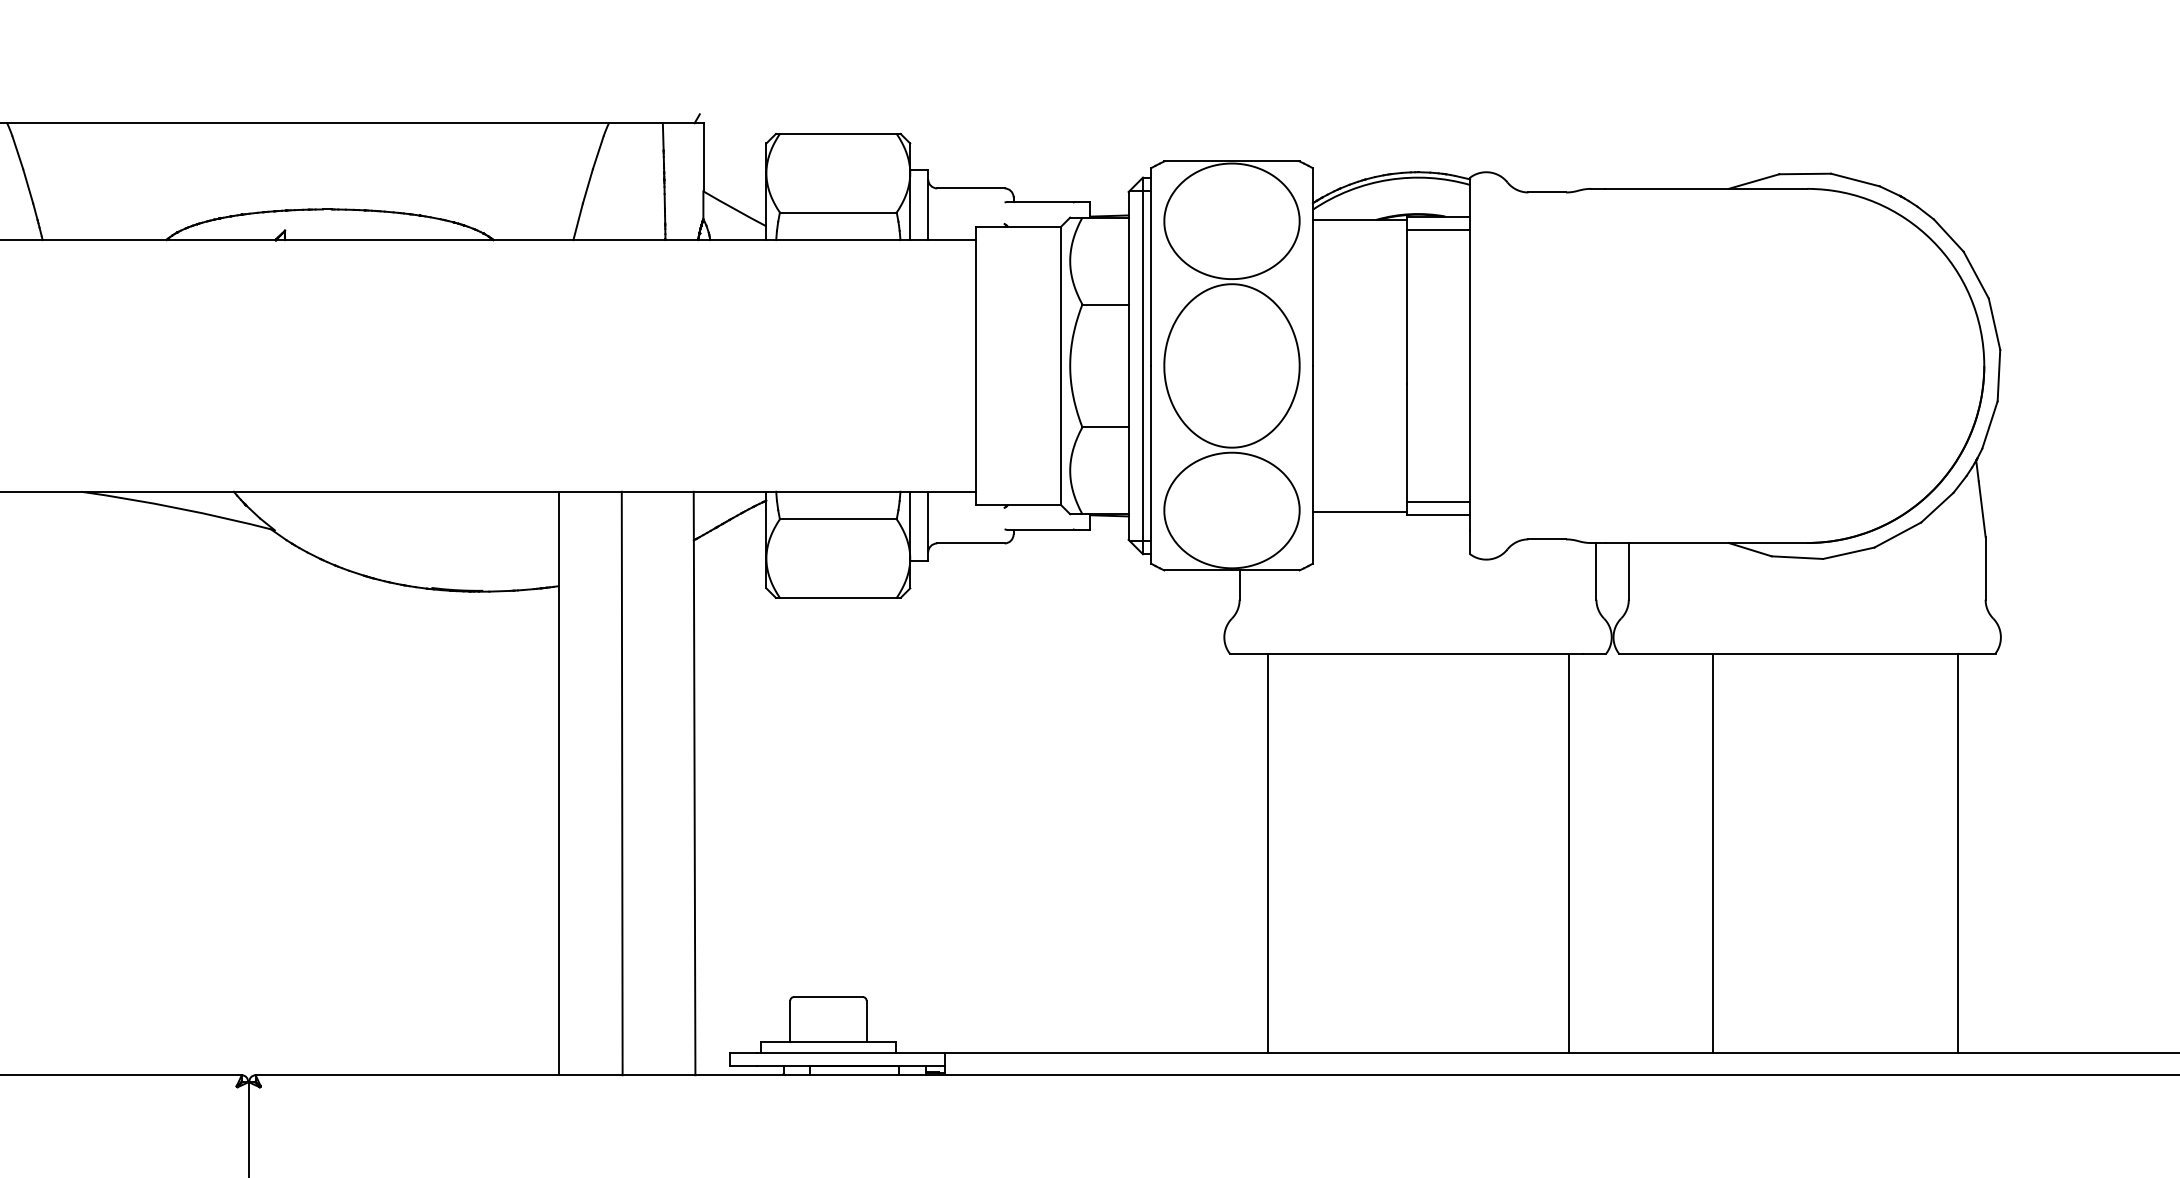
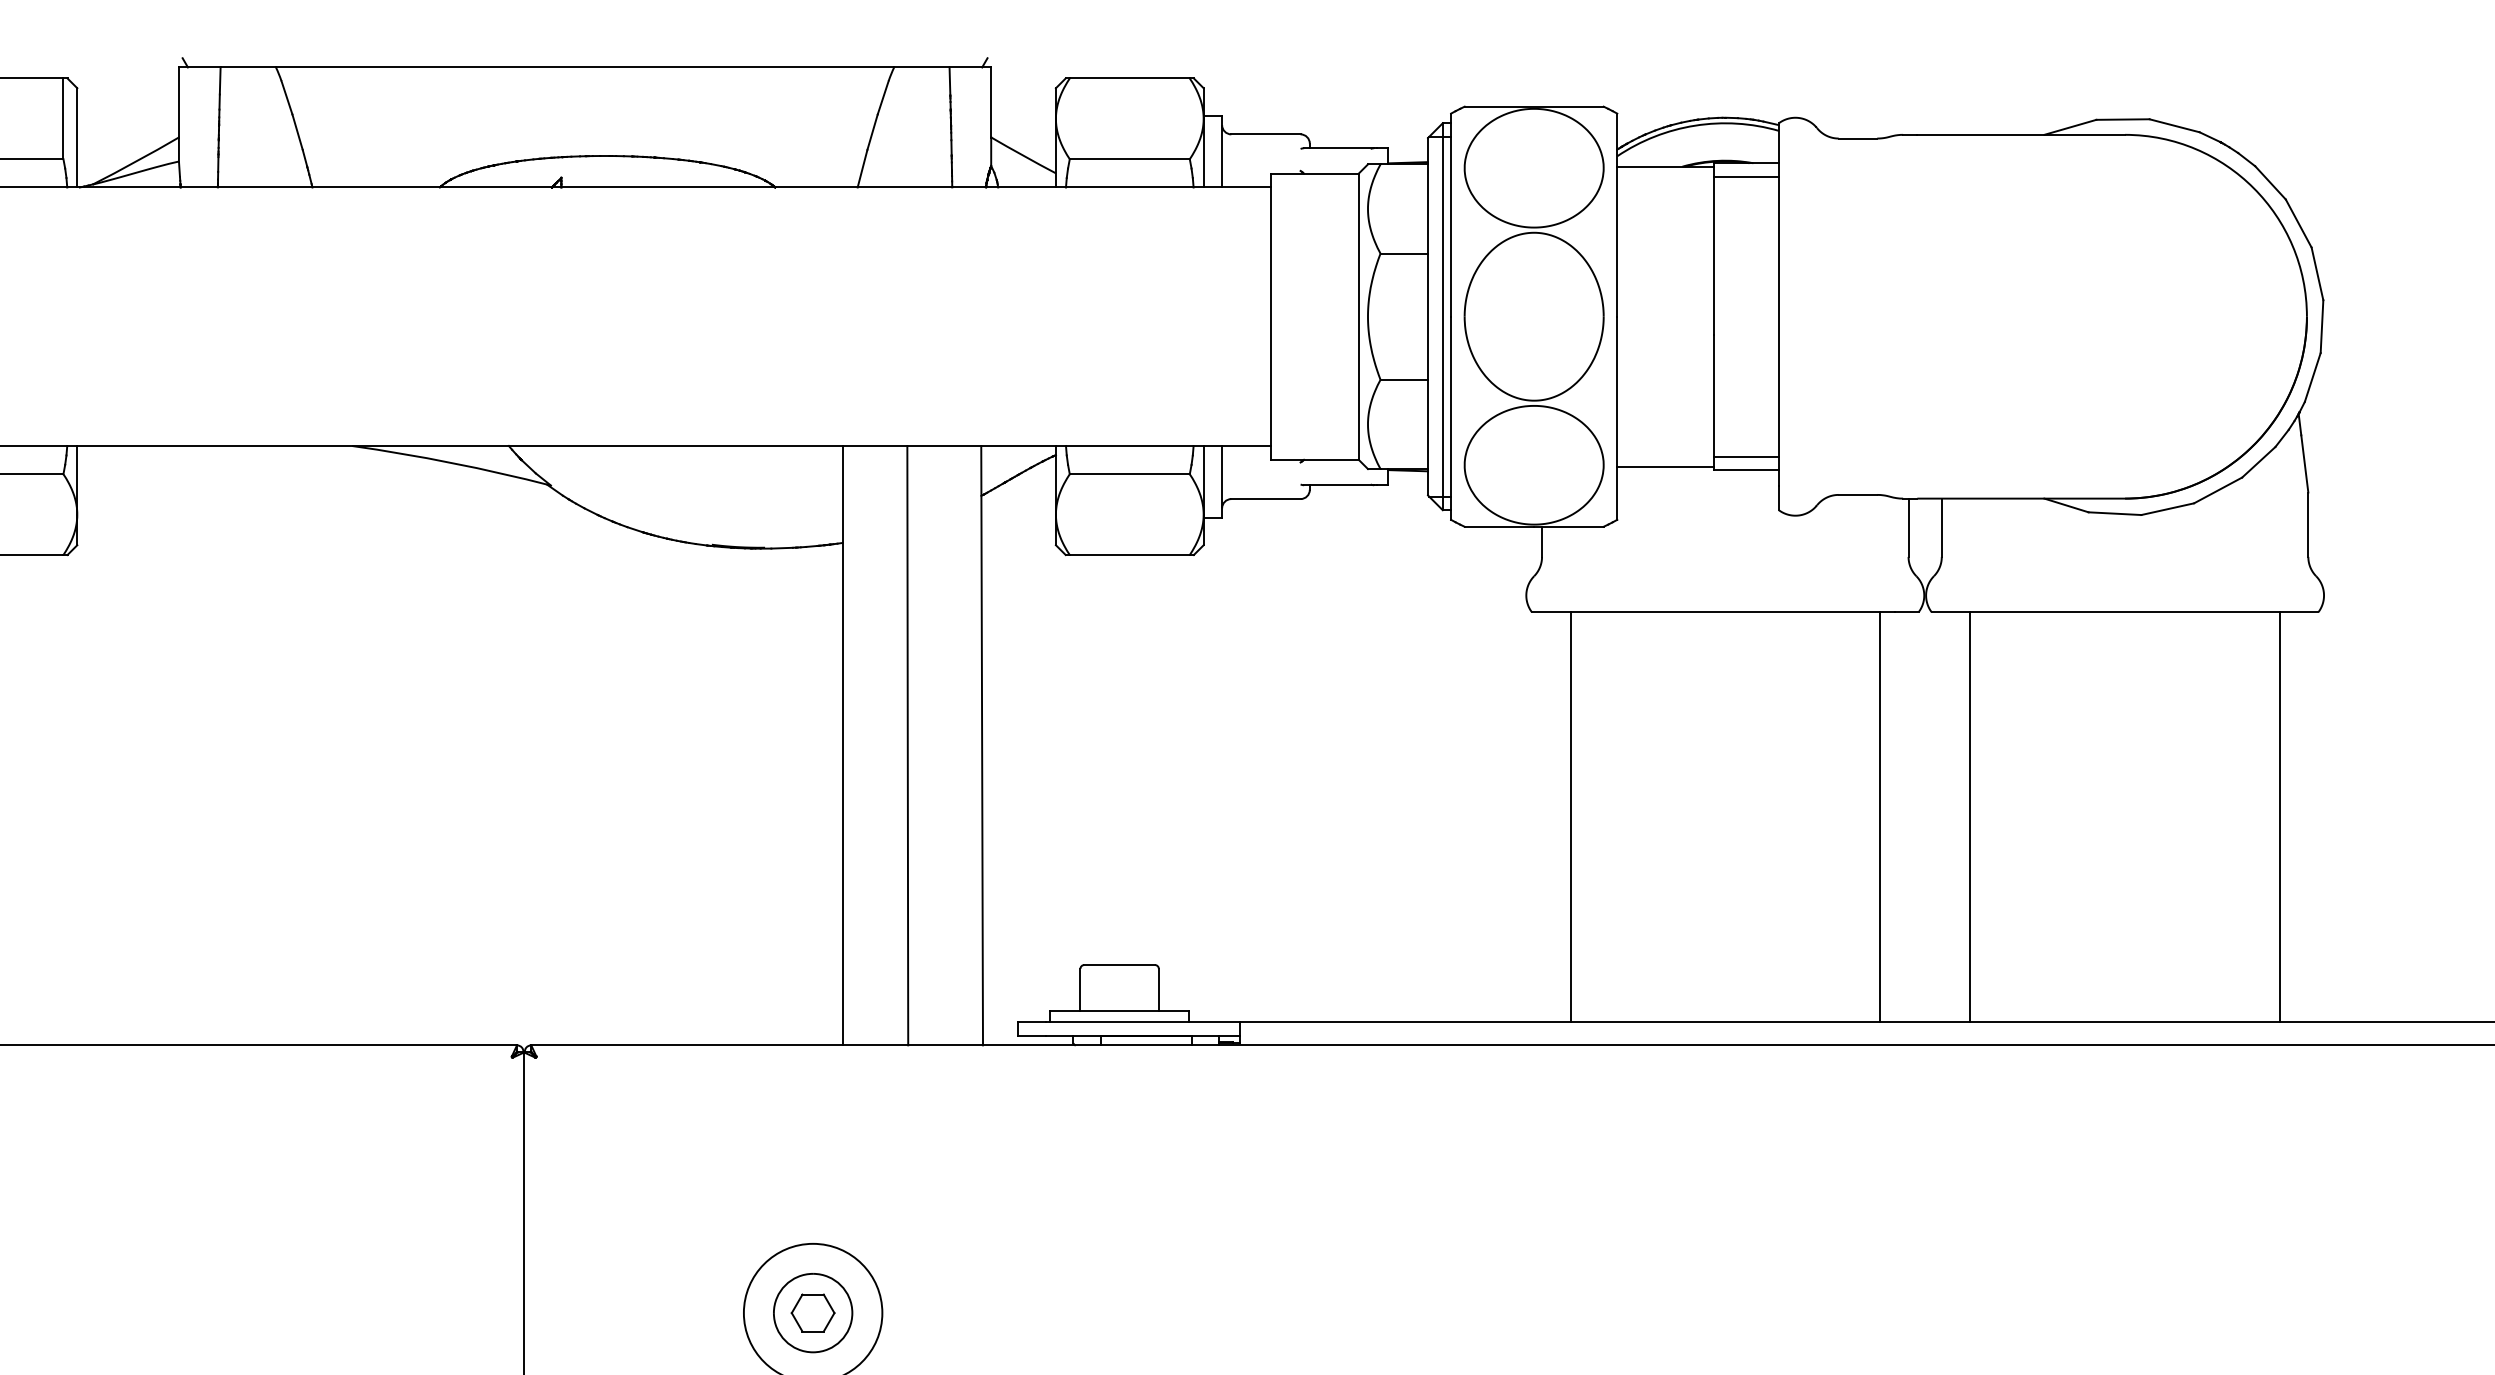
line: (1713, 853) -> (1970, 817), moved

